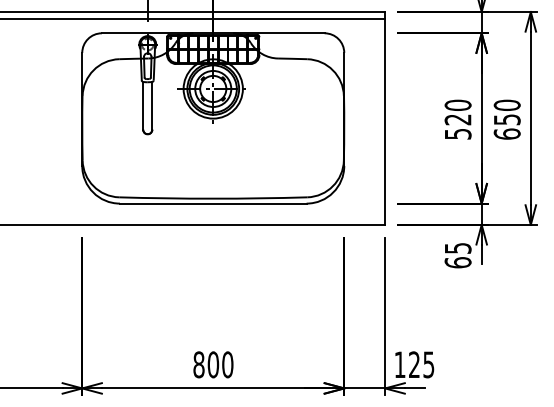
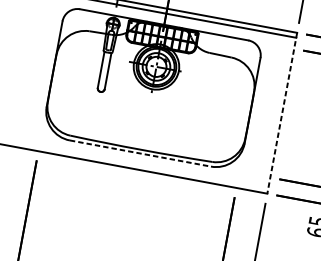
line: (385, 118) -> (282, 113), solid -> dashed
line: (213, 203) -> (140, 153), solid -> dashed

